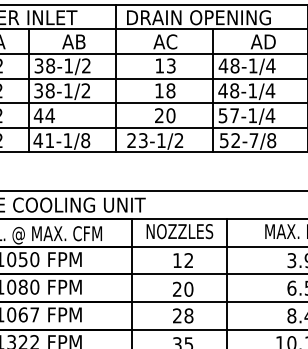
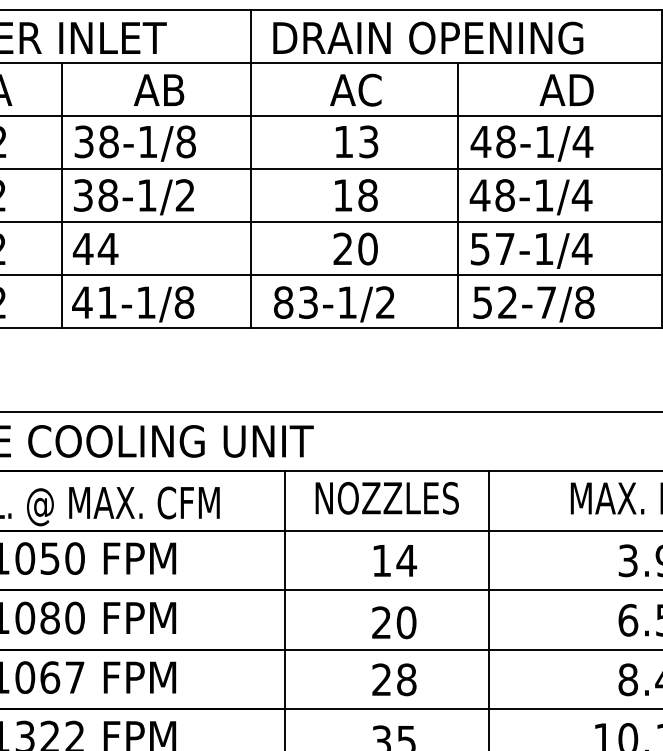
text: (86, 65) -> (186, 140), 38-1/2 -> 38-1/8
text: (131, 140) -> (283, 302), 23-1/2 -> 83-1/2
text: (188, 260) -> (405, 560), 12 -> 14

